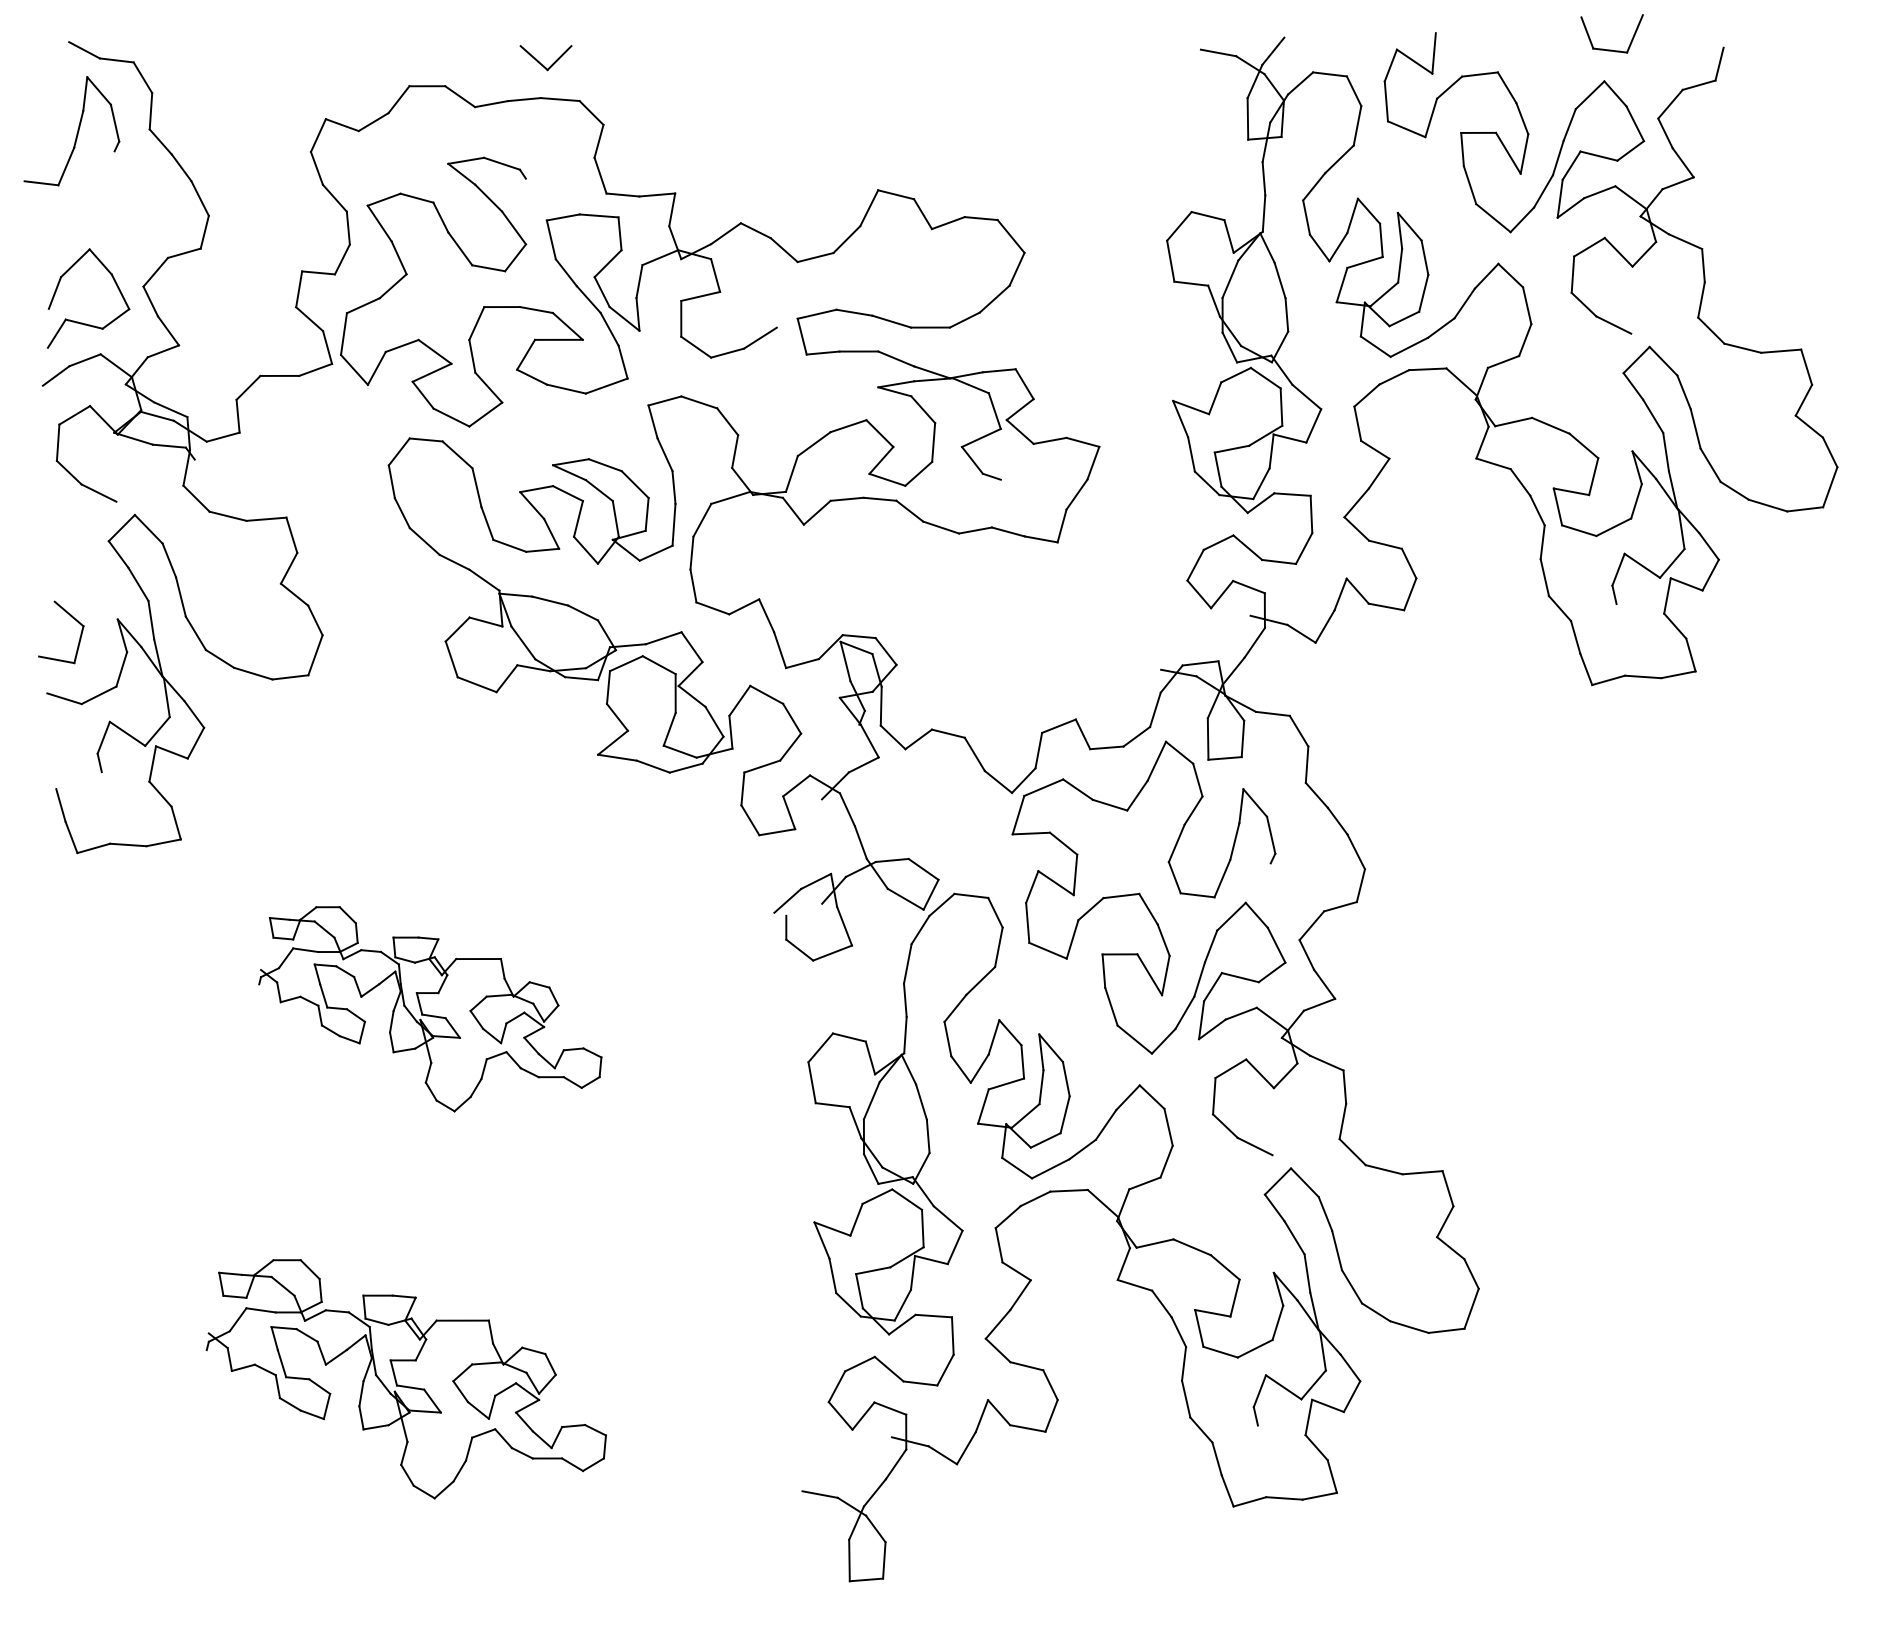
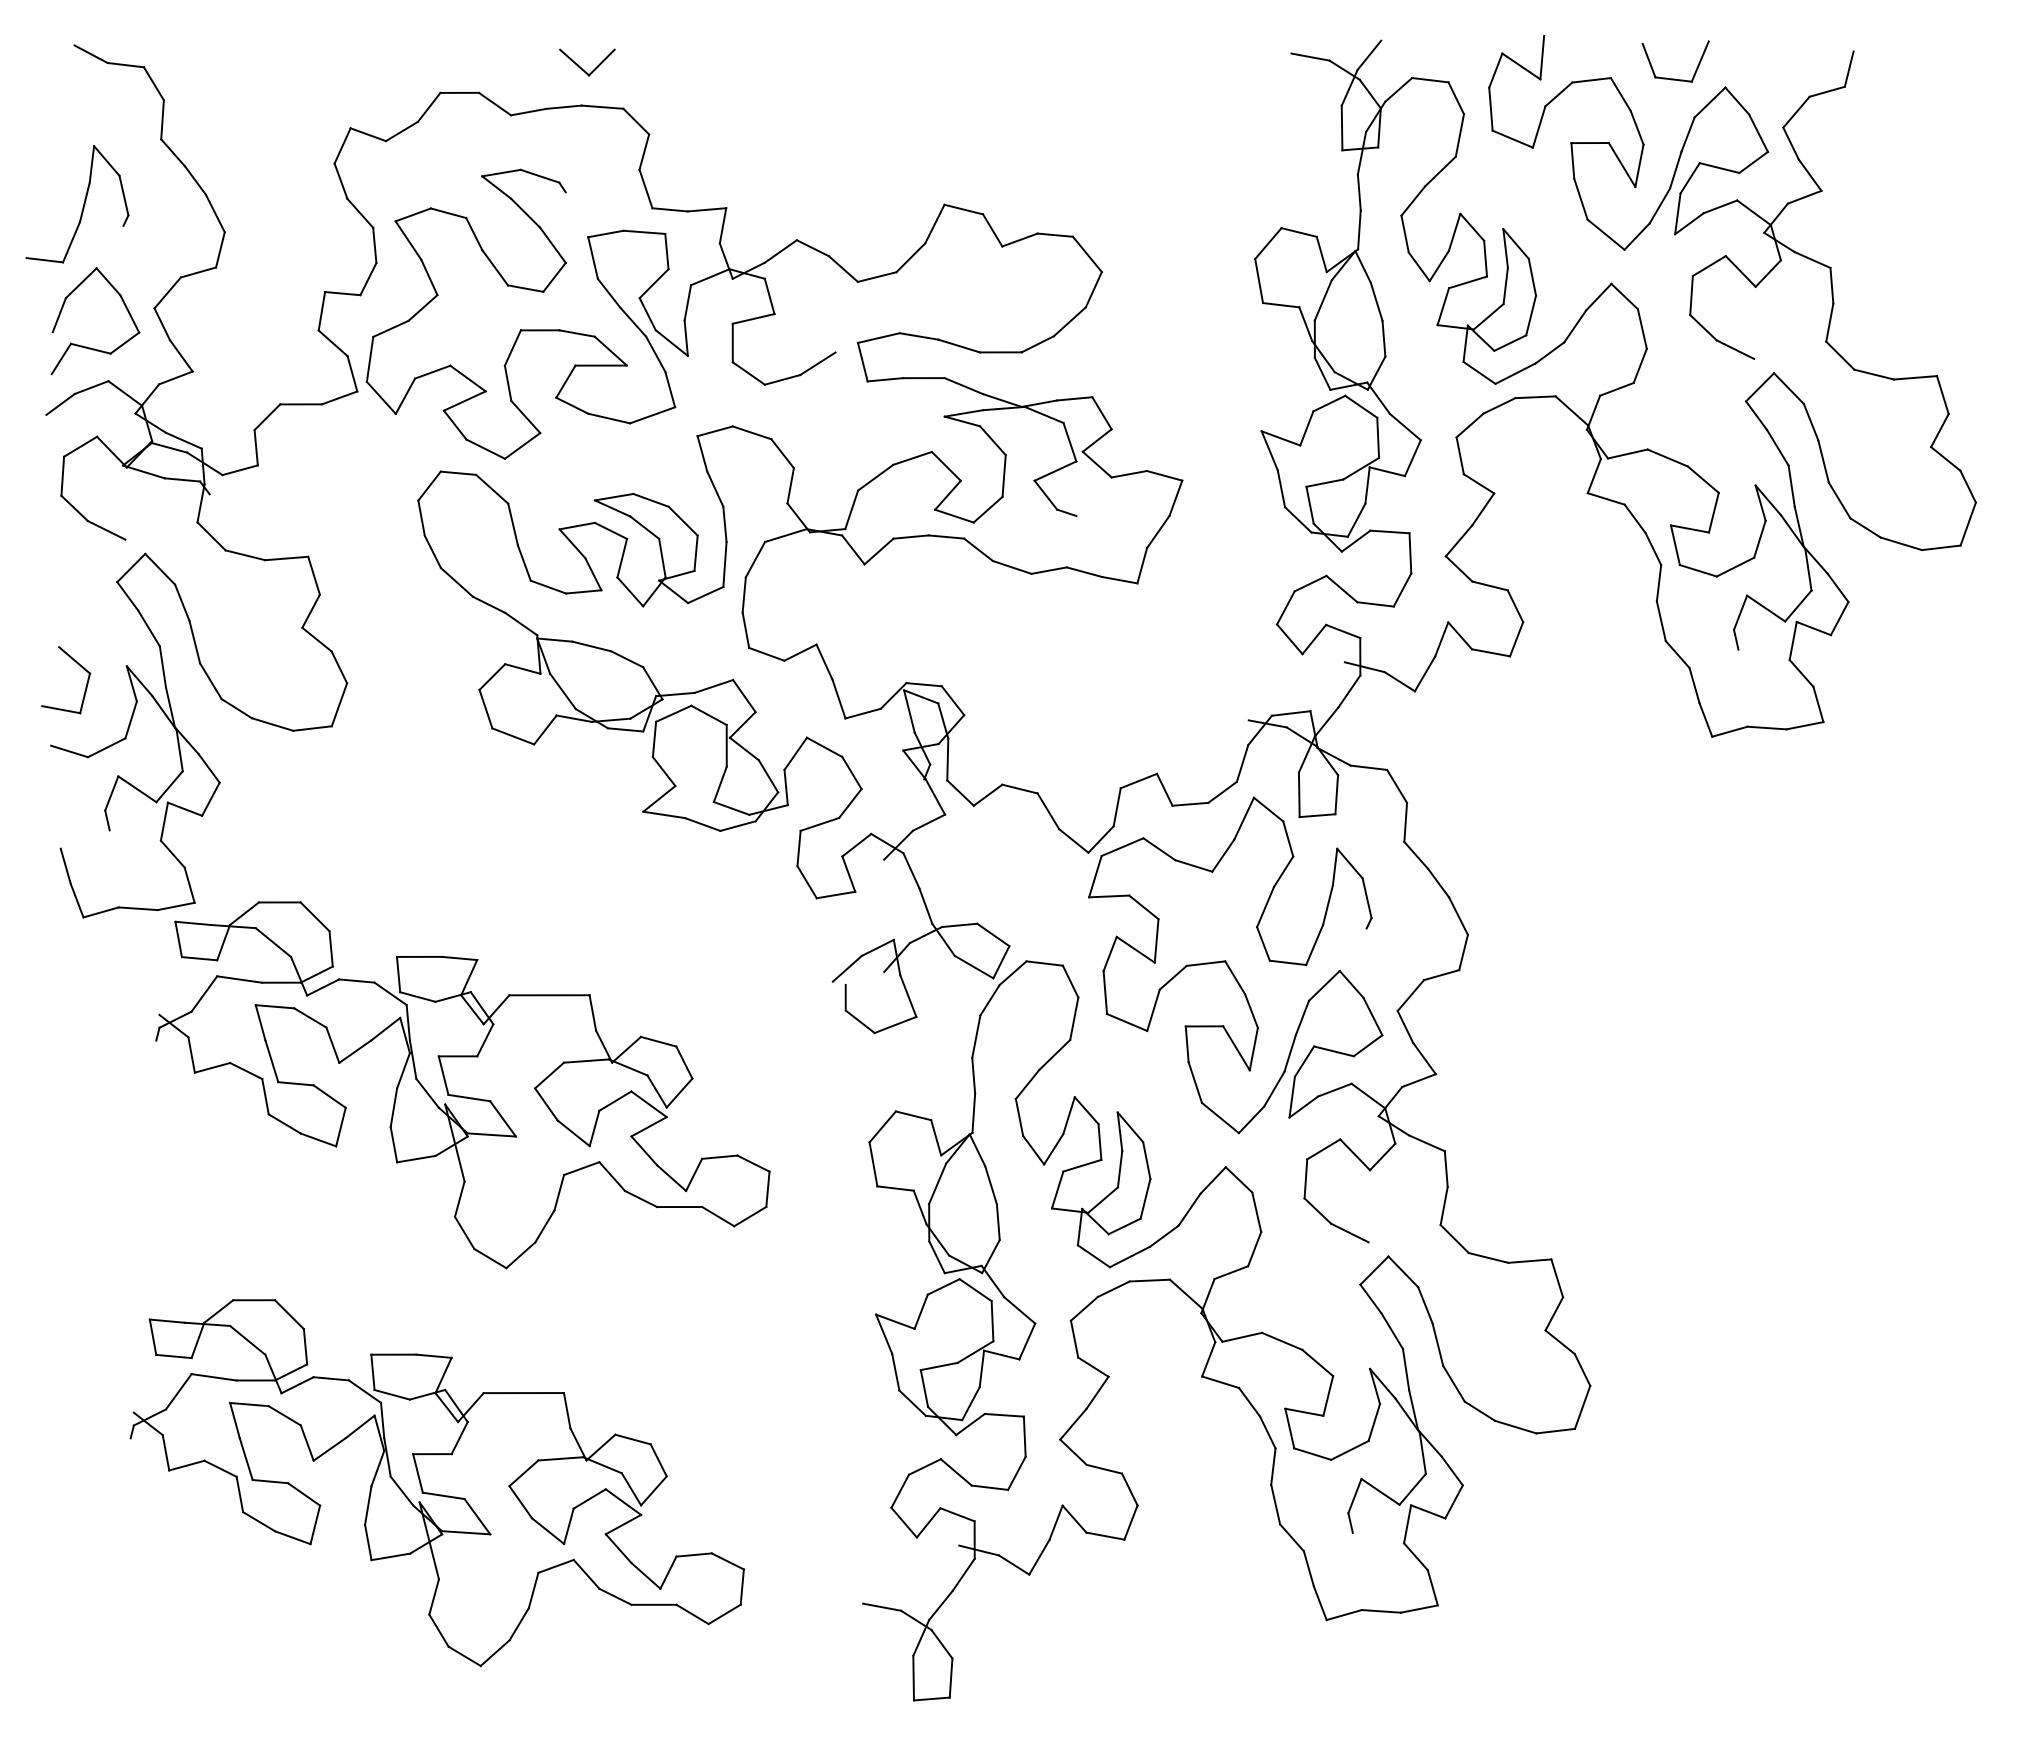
part: (1611, 49) -> (1675, 78), moved
part: (71, 131) -> (77, 204), moved
part: (429, 1009) -> (462, 1085), size x1.67
part: (405, 1379) -> (436, 1483), size x1.43

